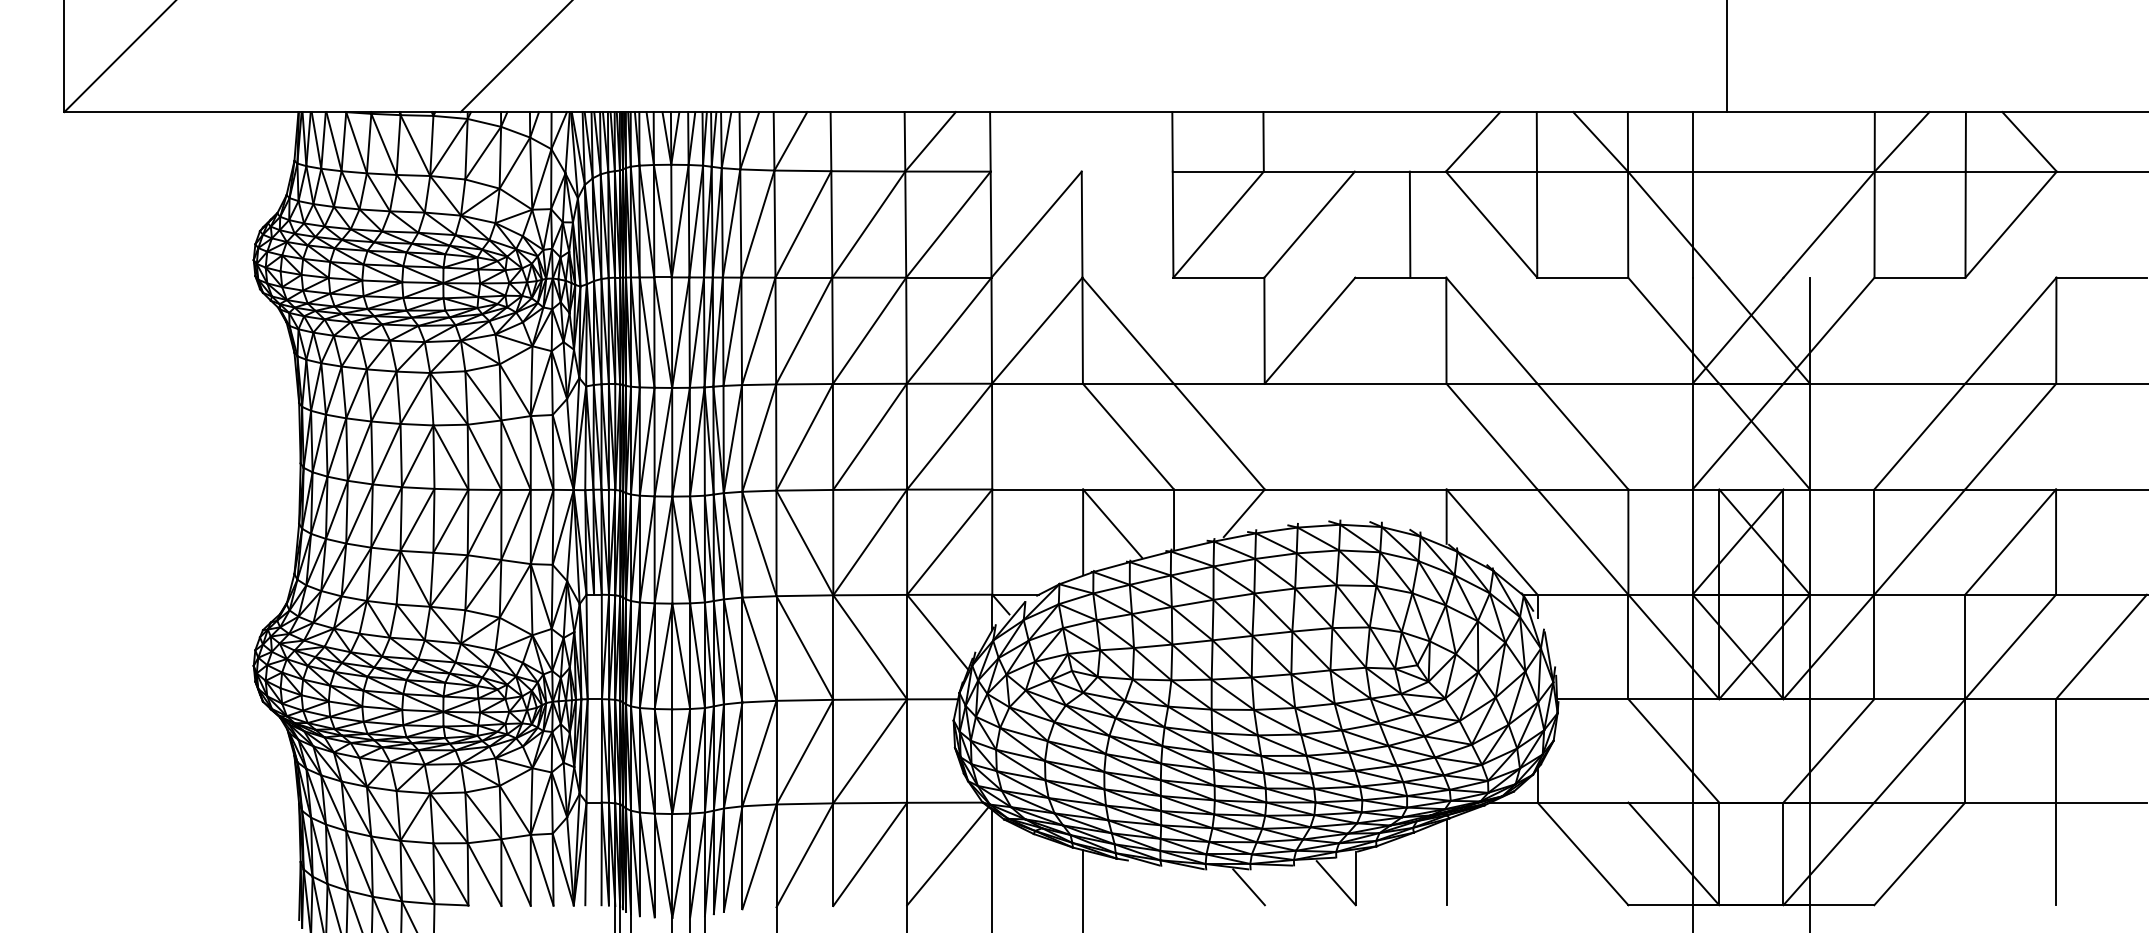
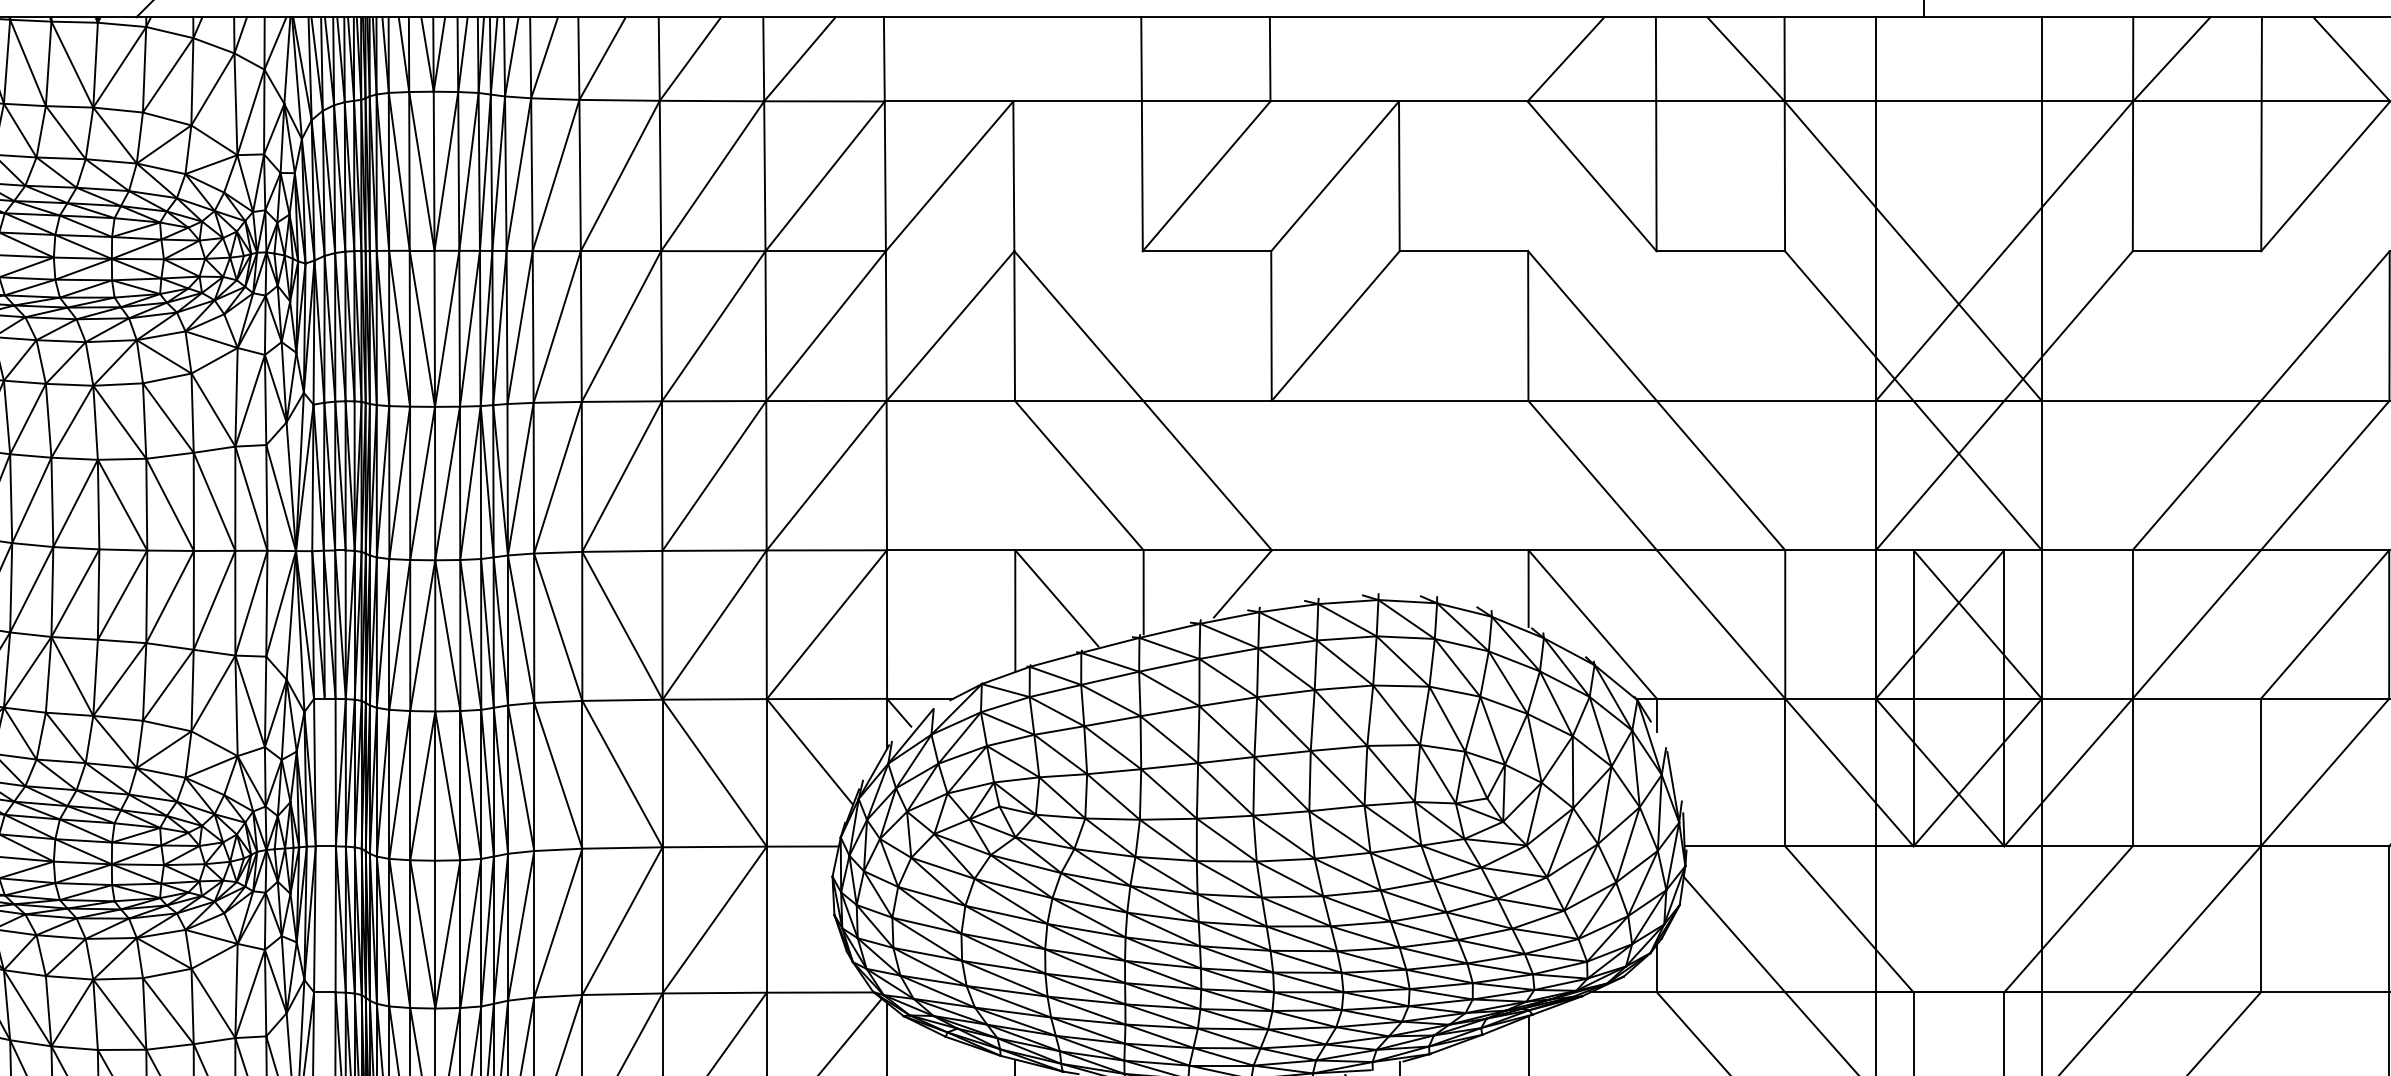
line: (852, 141) -> (689, 58), added
line: (1081, 171) -> (1013, 101), added
line: (1810, 194) -> (2042, 133), added
line: (1409, 224) -> (1398, 176), moved
line: (1592, 761) -> (1734, 934), added

